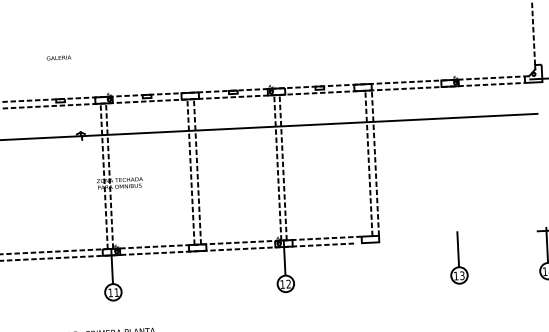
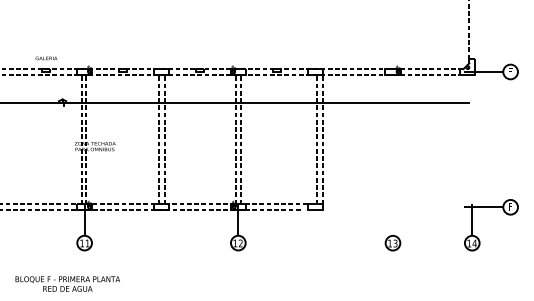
text: (59, 58) -> (46, 58), moved
line: (457, 248) -> (392, 219), removed

